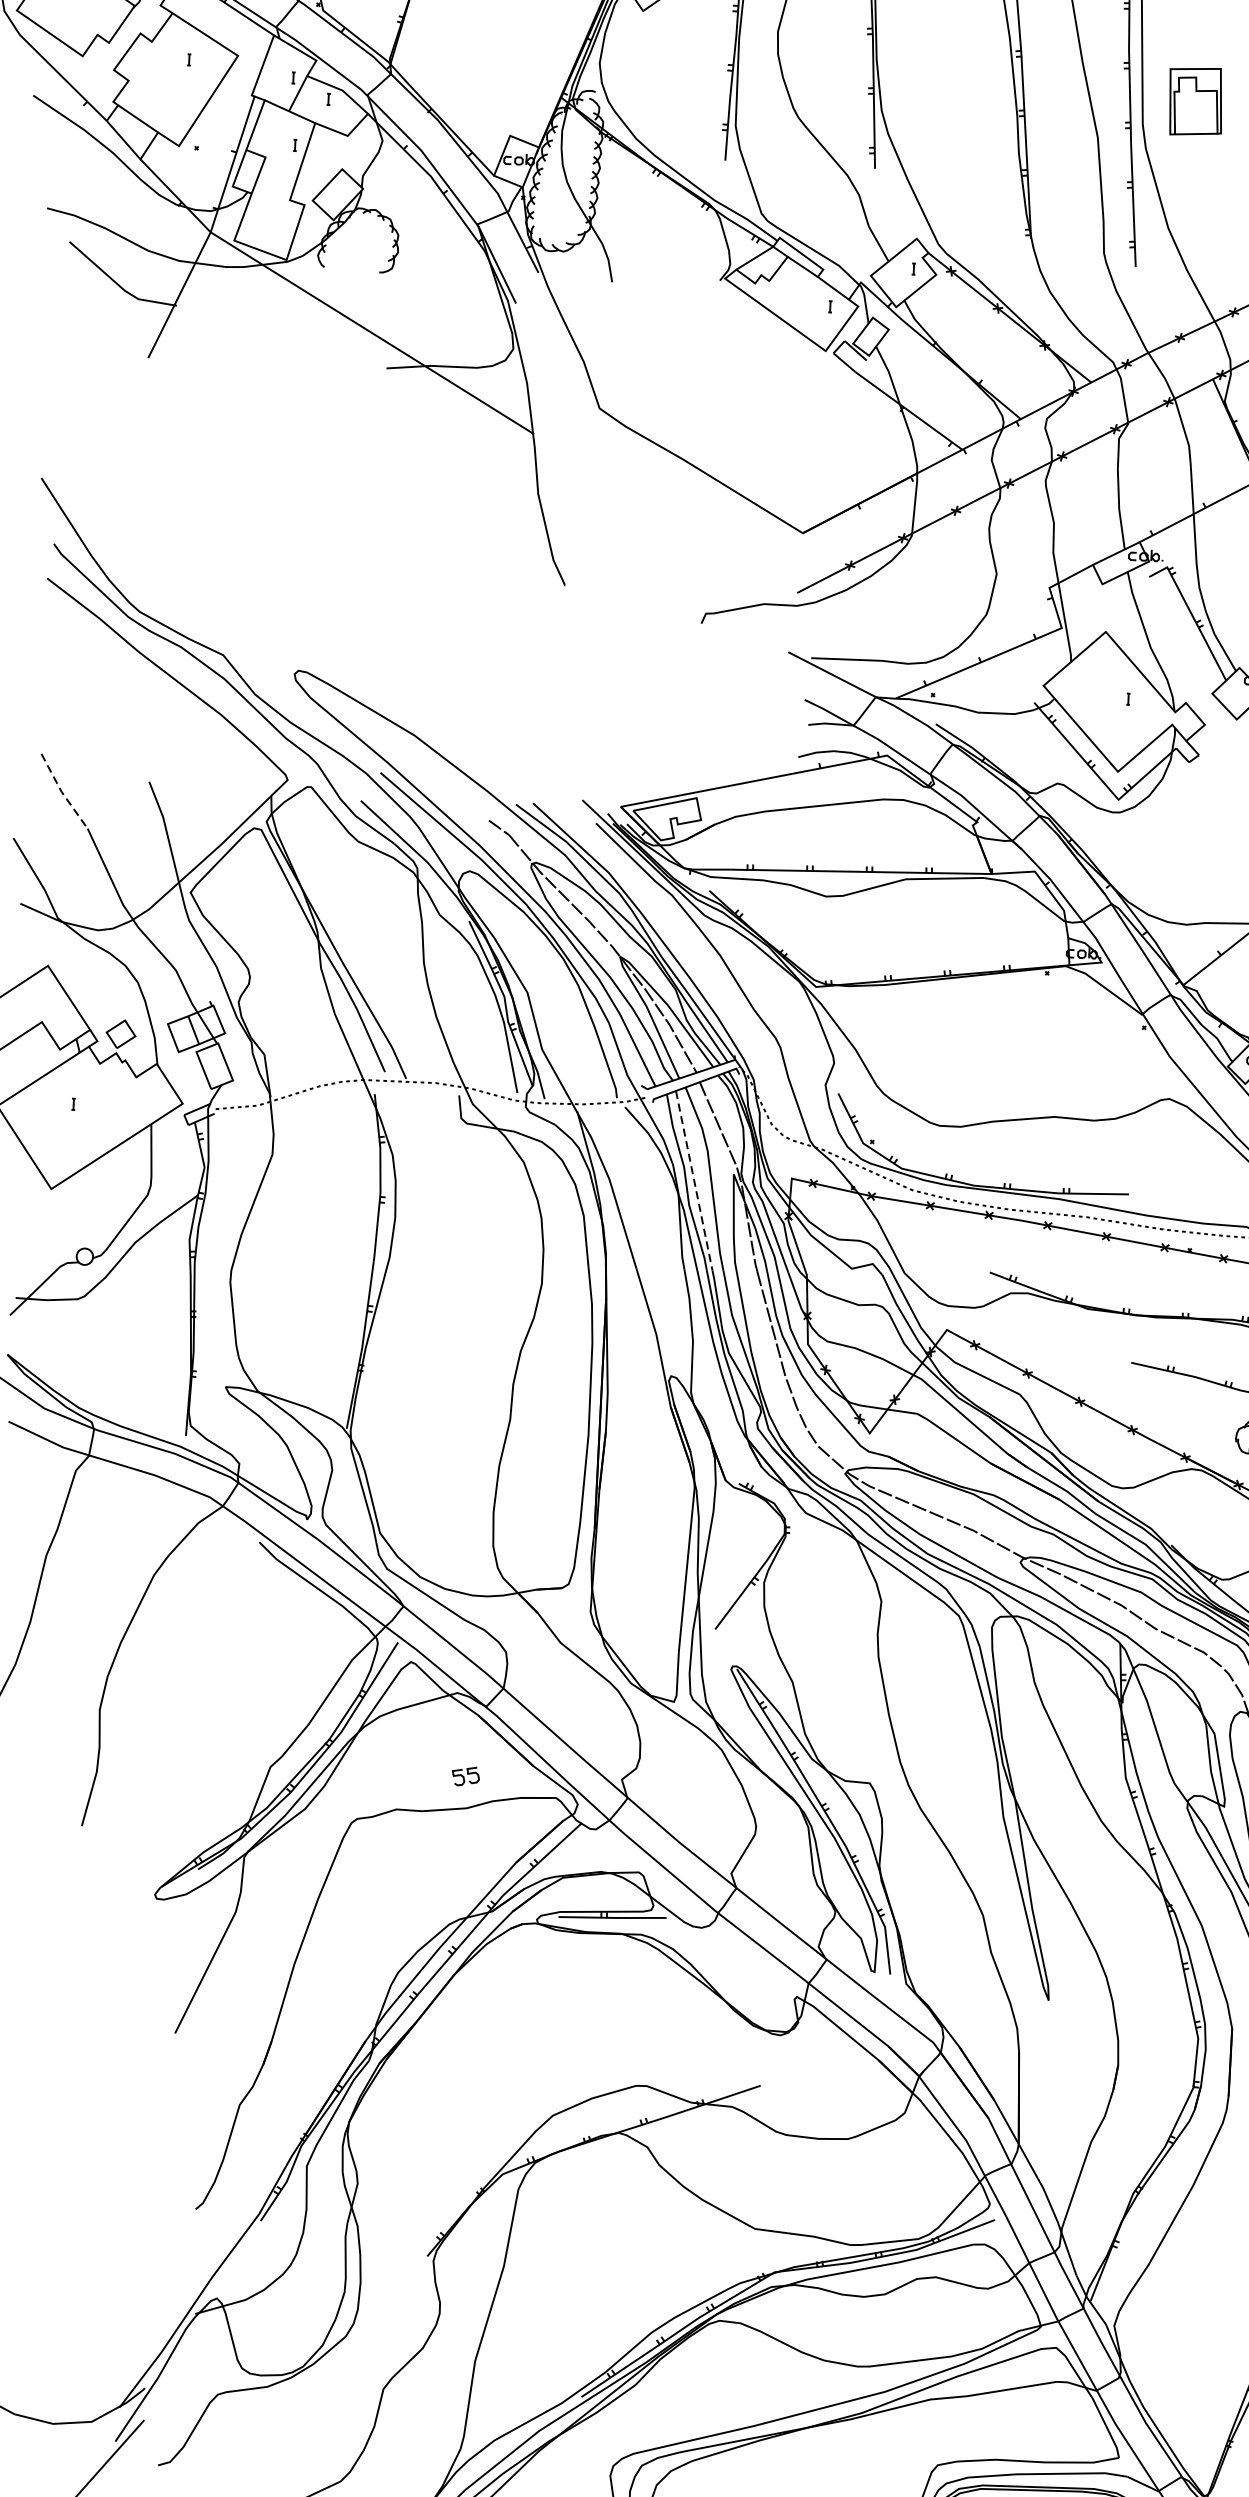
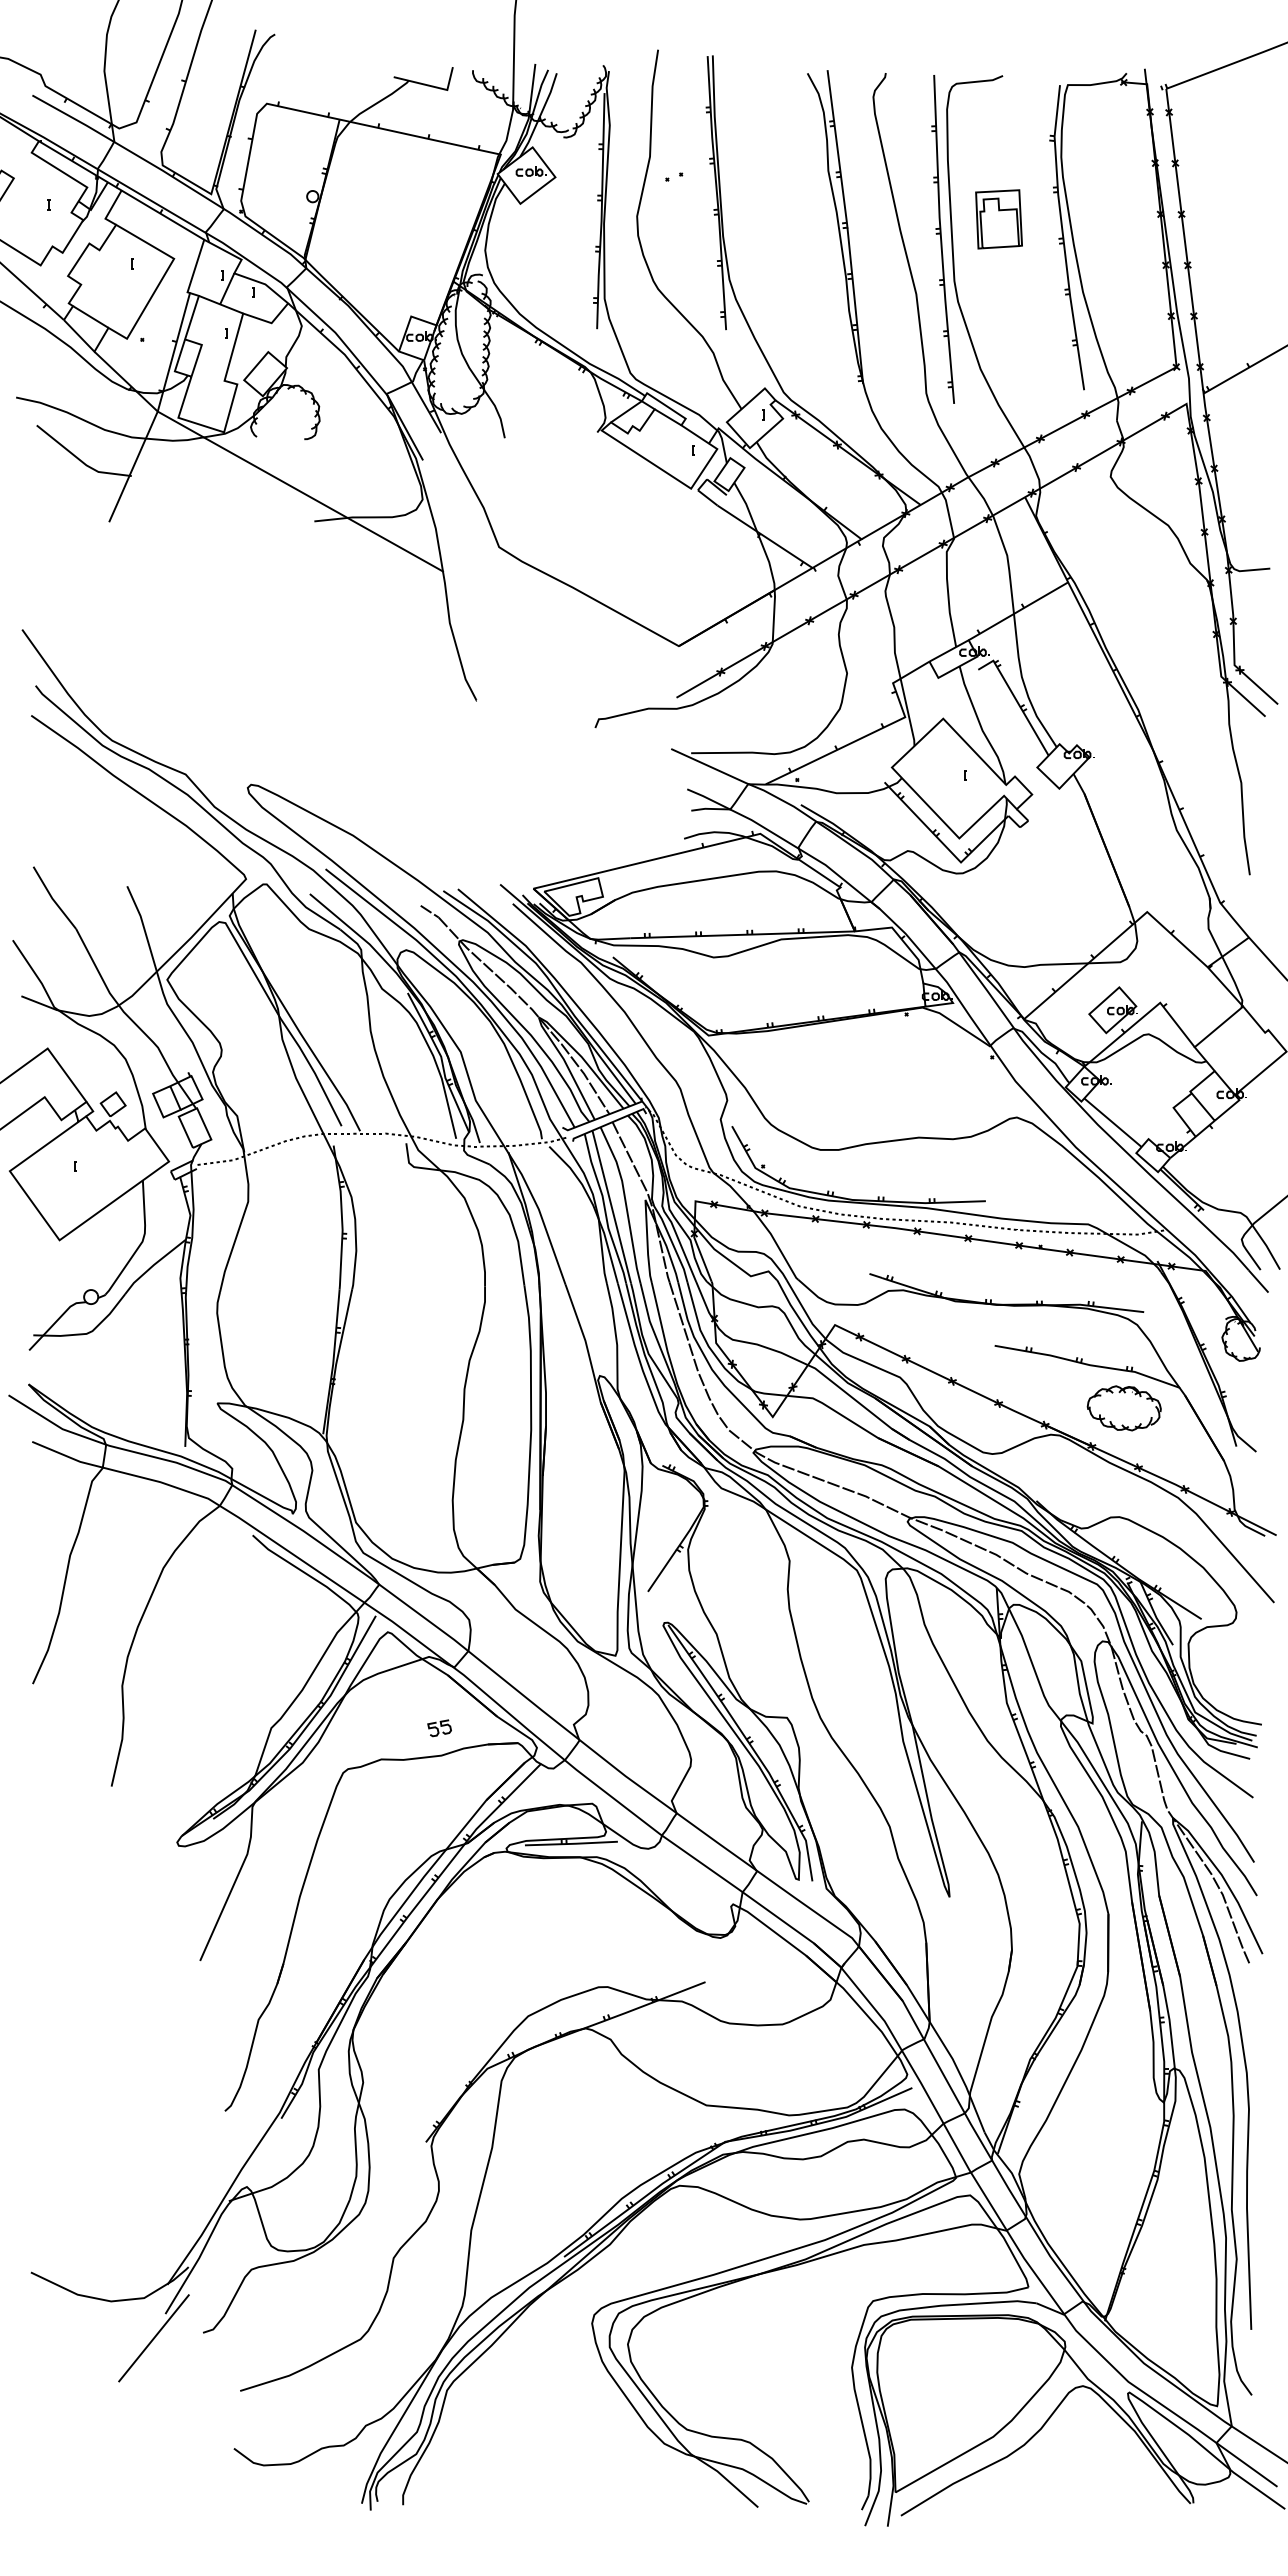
part: (1195, 101) -> (998, 219), moved
line: (61, 791) -> (52, 898), dashed -> solid
line: (693, 1181) -> (611, 1207), dashed -> solid

